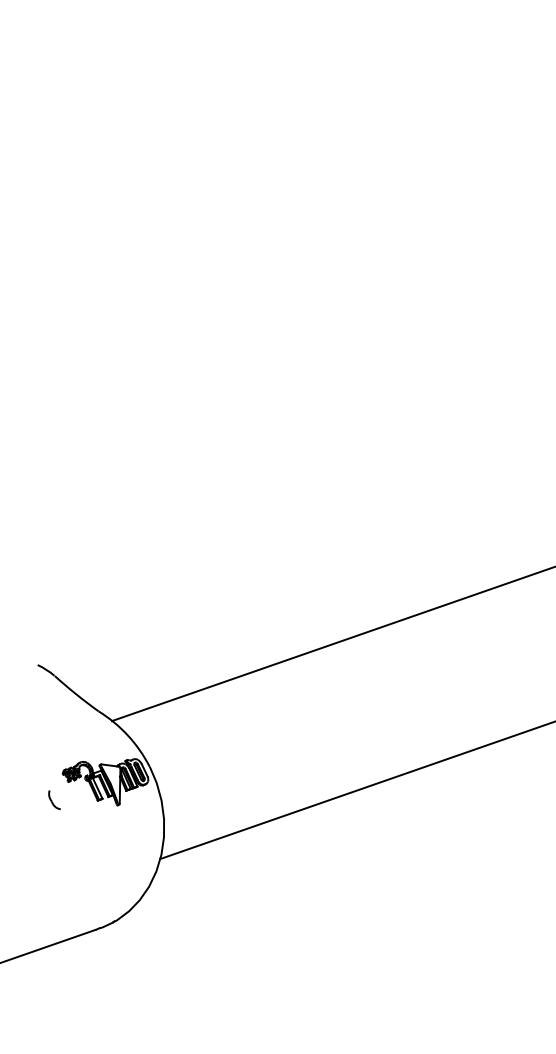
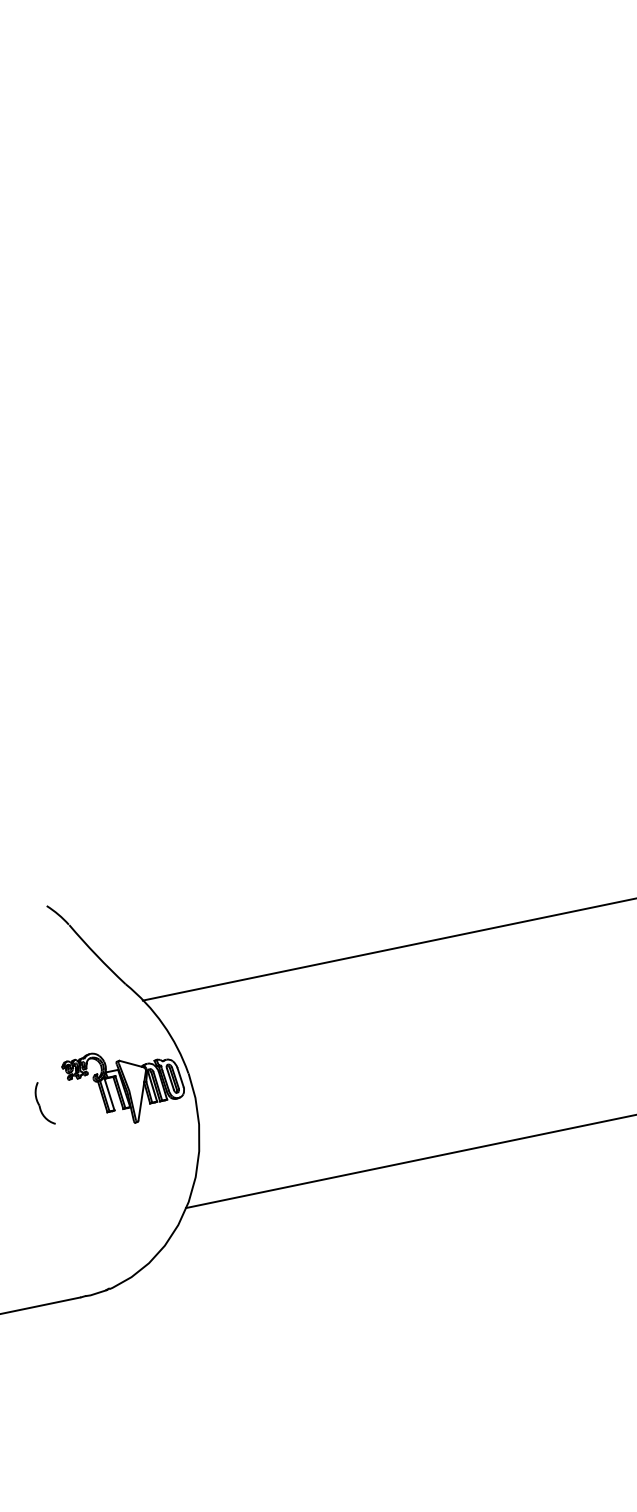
part: (54, 799) -> (45, 1102), size x1.43

